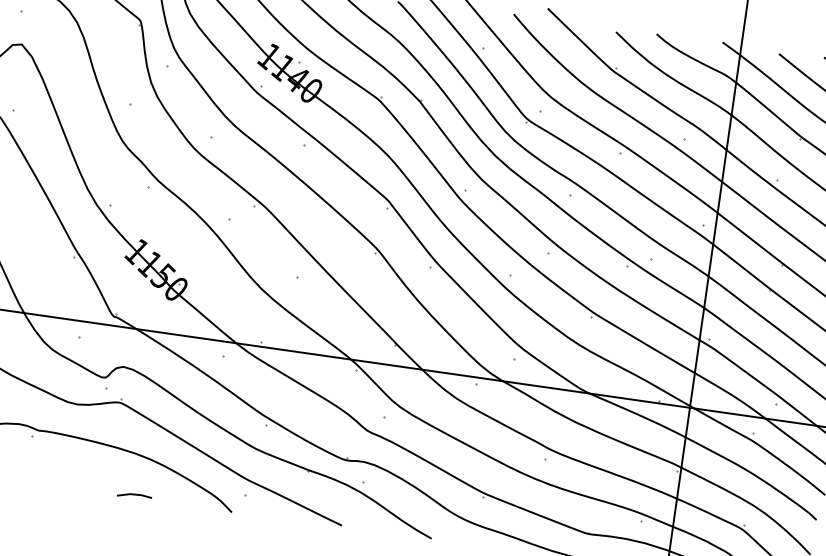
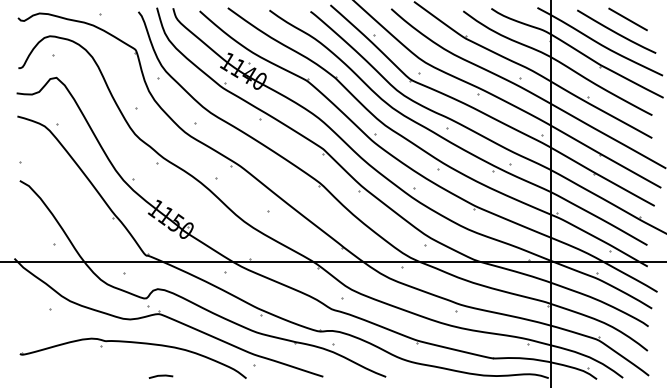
line: (133, 495) -> (160, 376), moved

